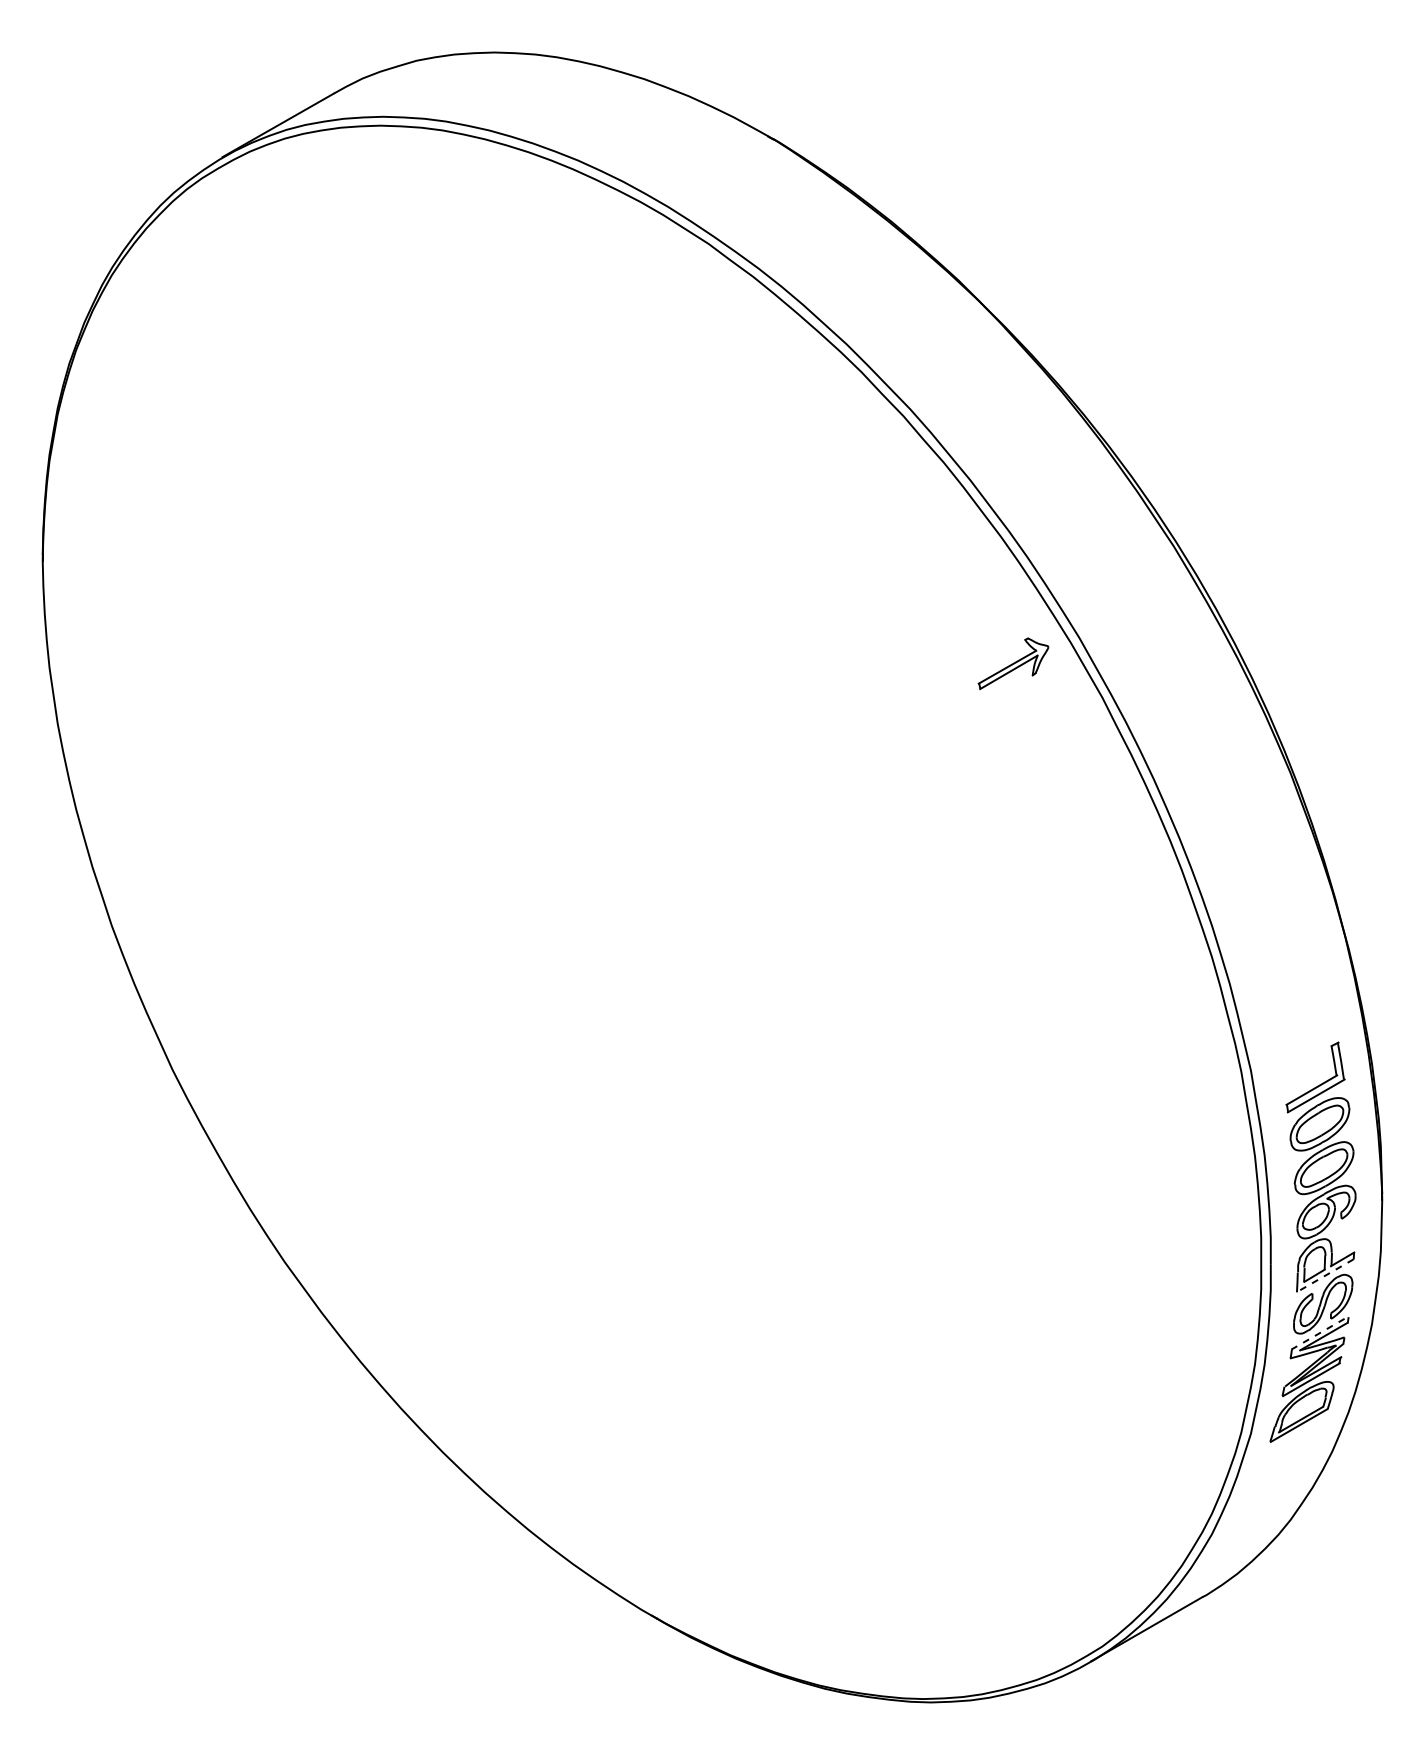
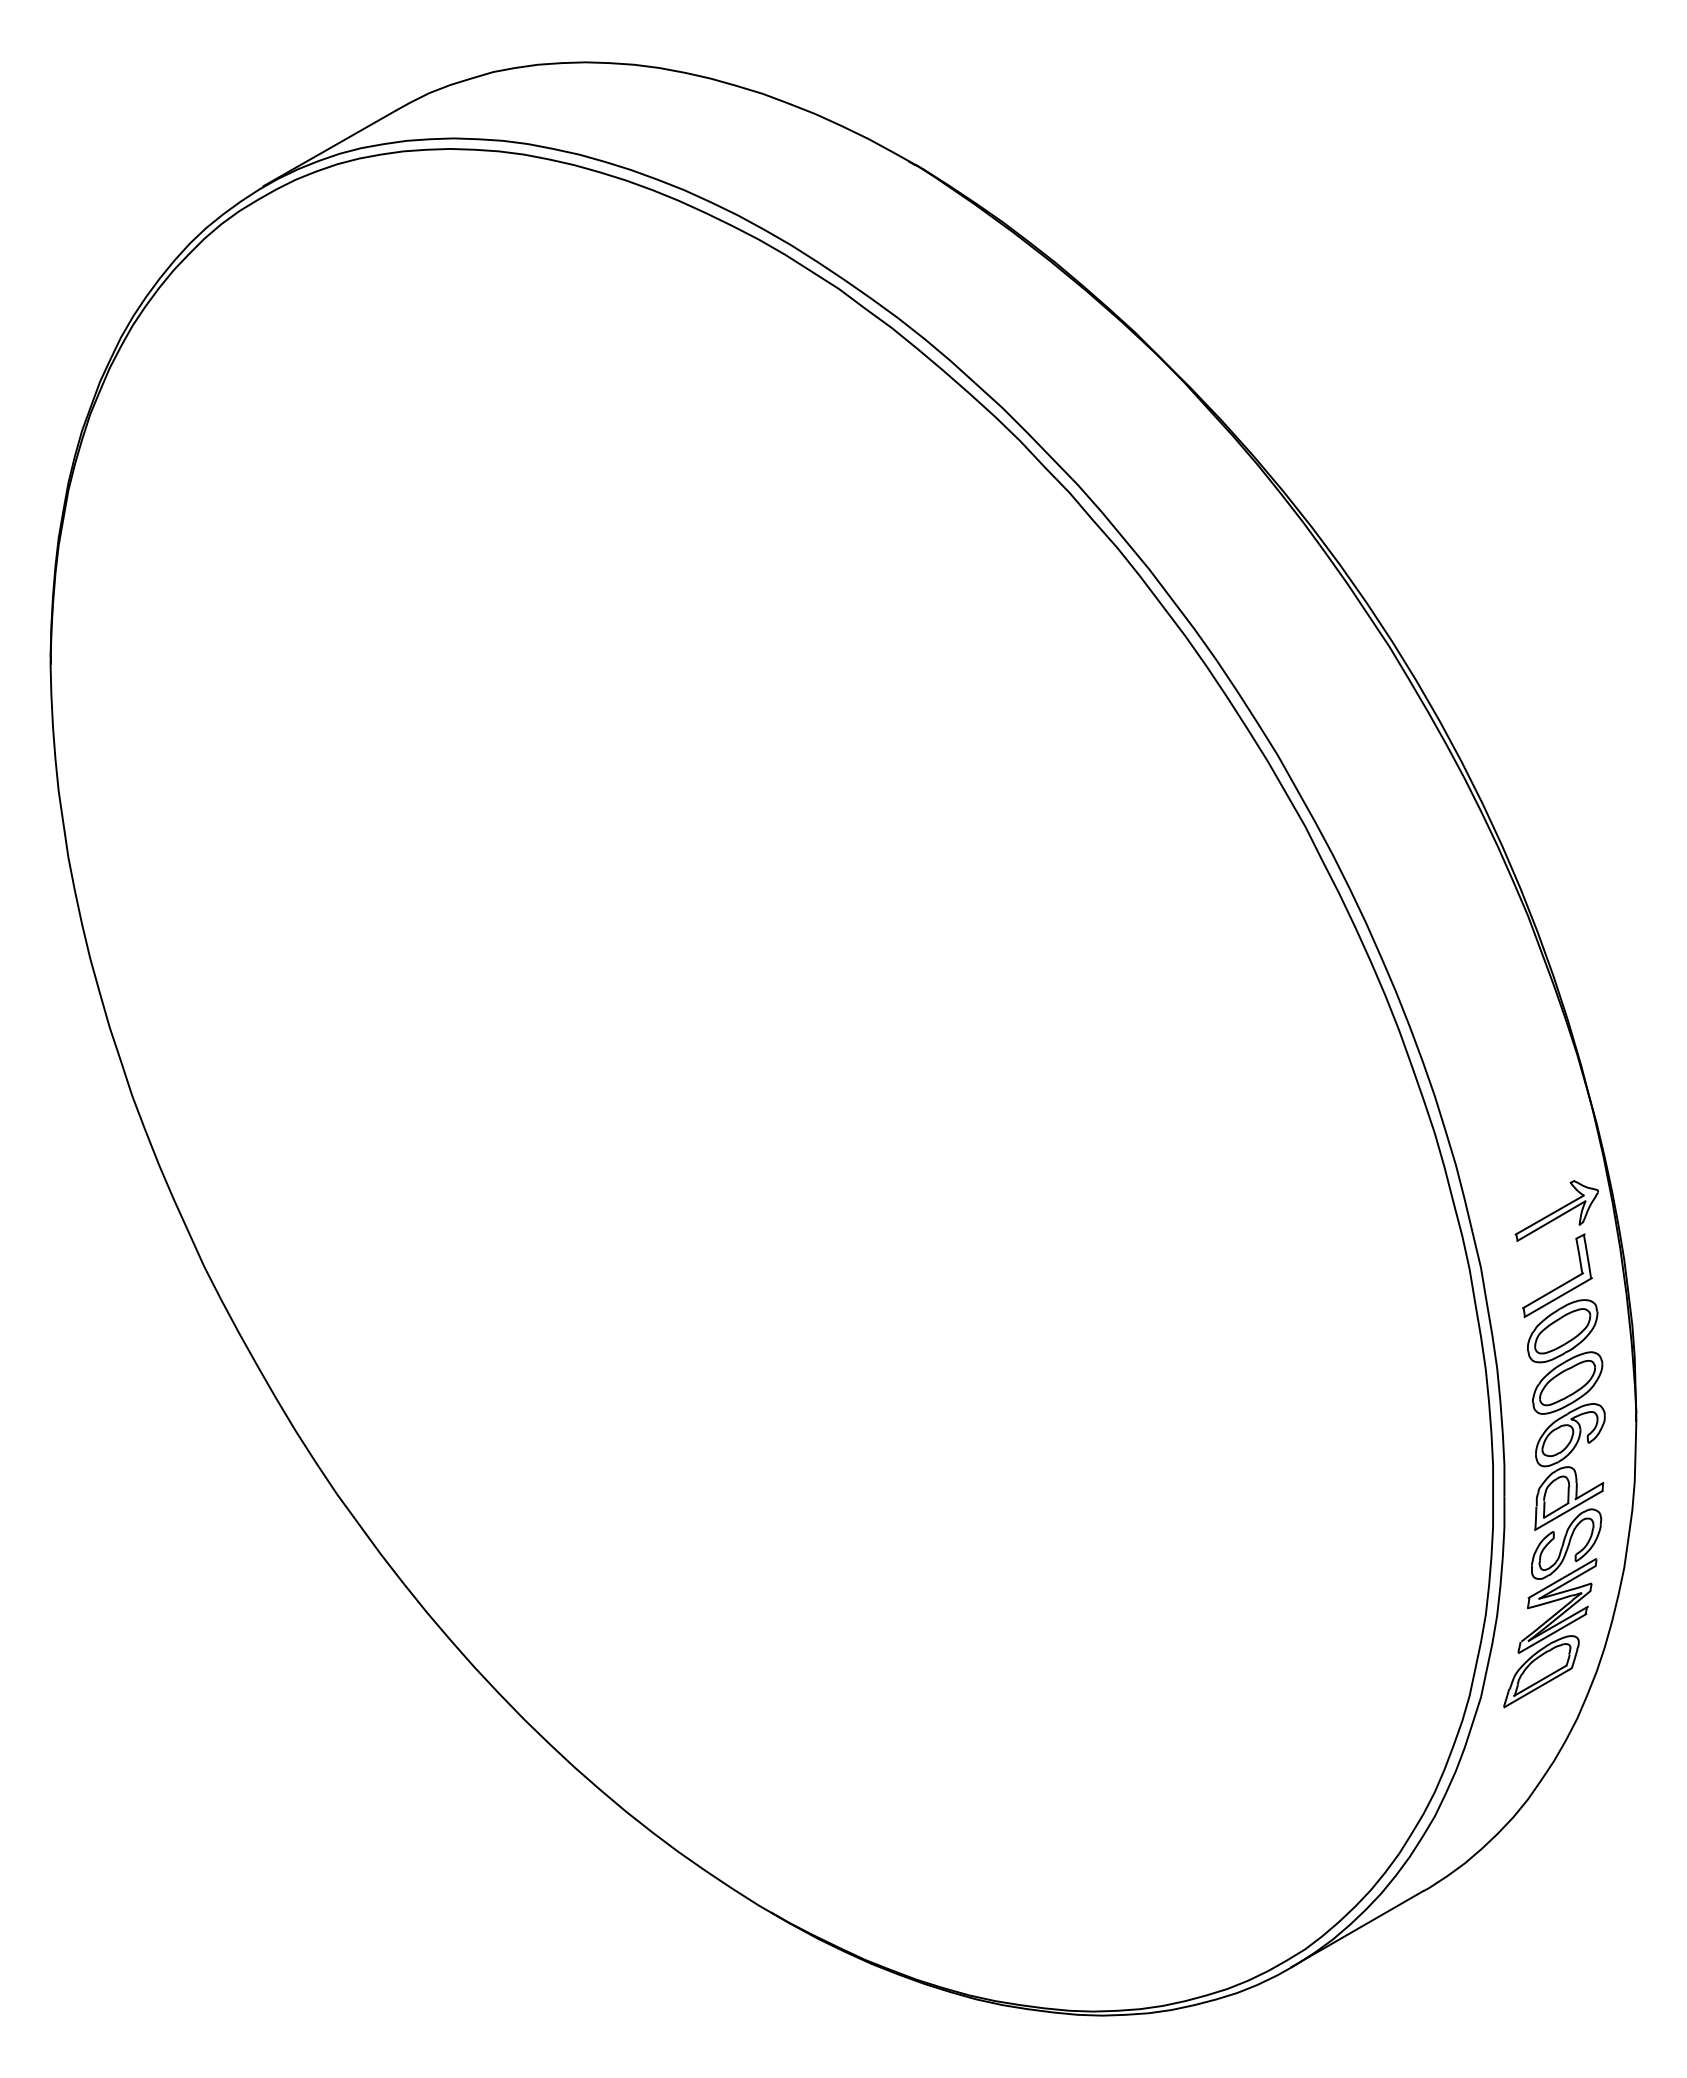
part: (1013, 663) -> (1556, 1210), moved
line: (1324, 1275) -> (1568, 1510), dashed -> solid
line: (1319, 1333) -> (1562, 1578), dashed -> solid

